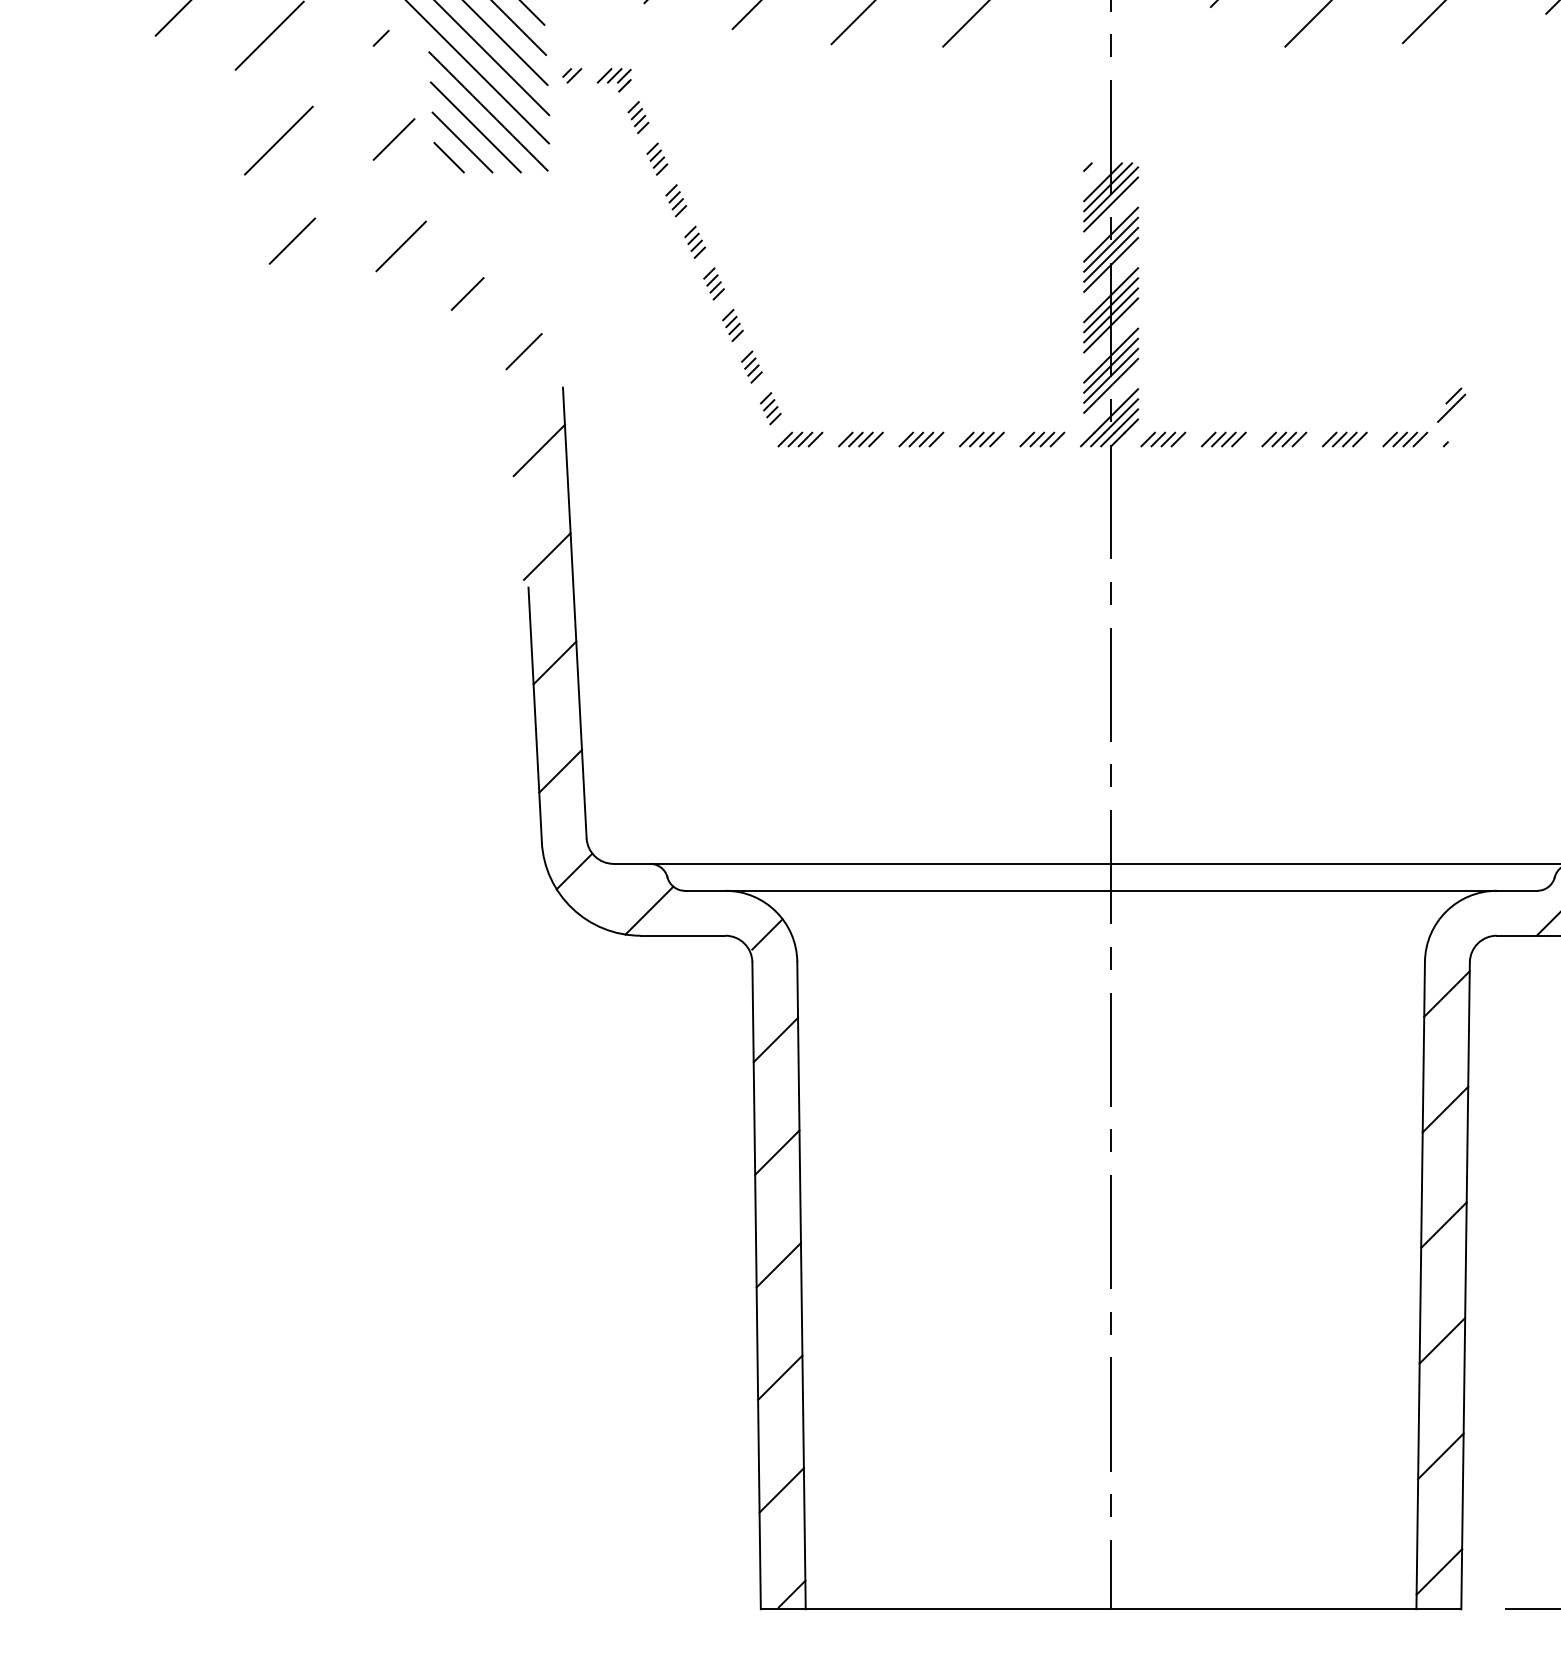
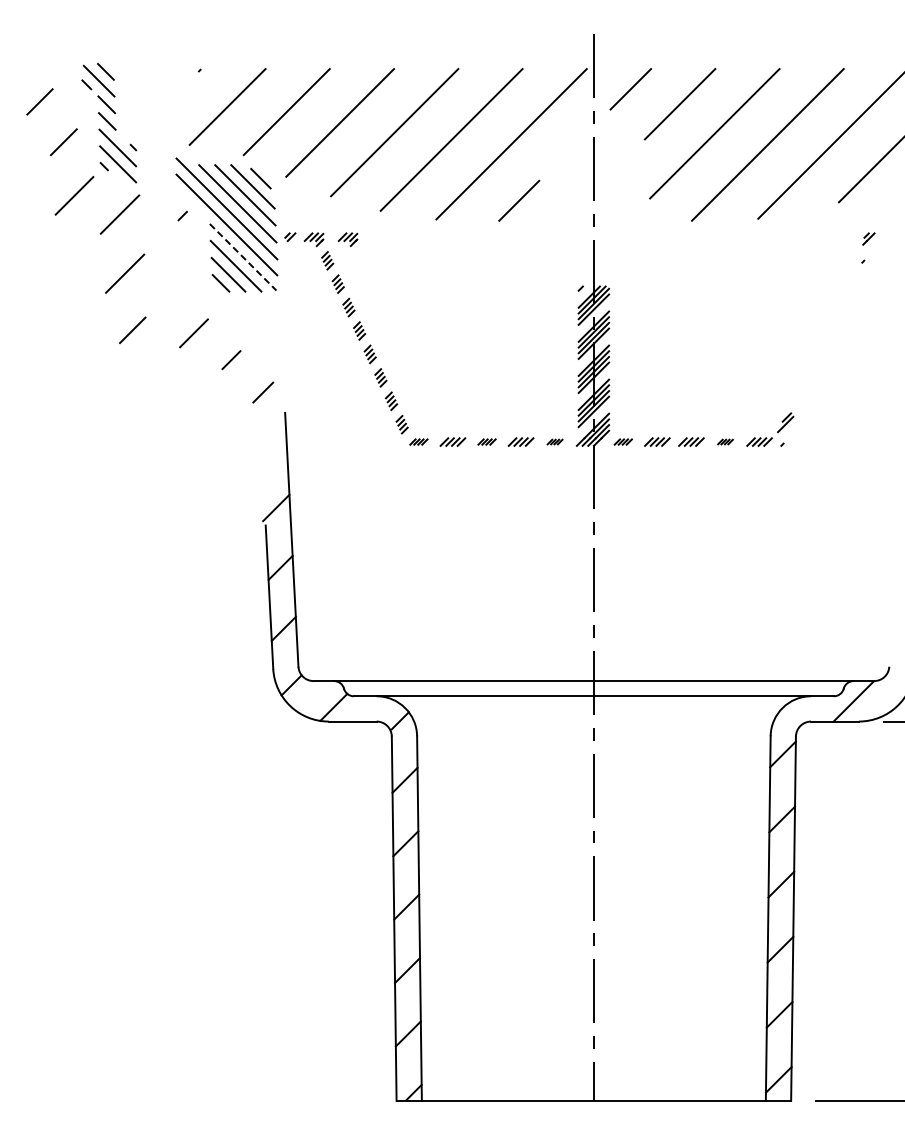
part: (673, 79) -> (347, 239), added
line: (489, 111) -> (243, 257), solid -> dashed
line: (393, 138) -> (189, 272), removed
part: (799, 438) -> (418, 441), size x0.7
part: (920, 438) -> (486, 441), size x0.7
part: (1041, 438) -> (554, 441), size x0.6
part: (1163, 438) -> (623, 441), size x0.7
part: (1344, 438) -> (725, 441), size x0.6
line: (538, 449) -> (271, 447), removed

